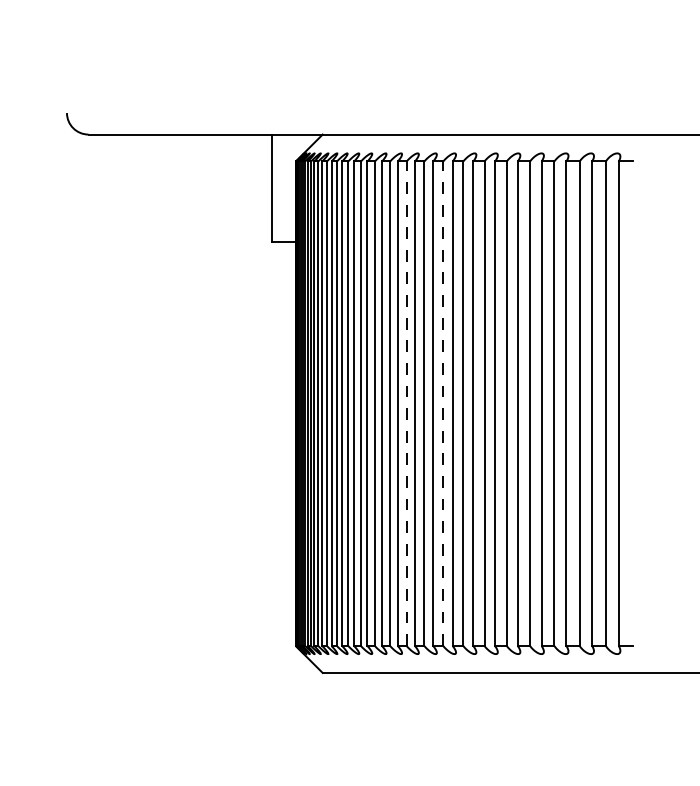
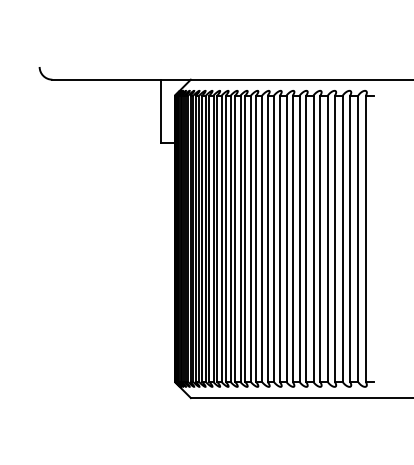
line: (406, 403) -> (240, 238), dashed -> solid
line: (443, 403) -> (262, 238), dashed -> solid

